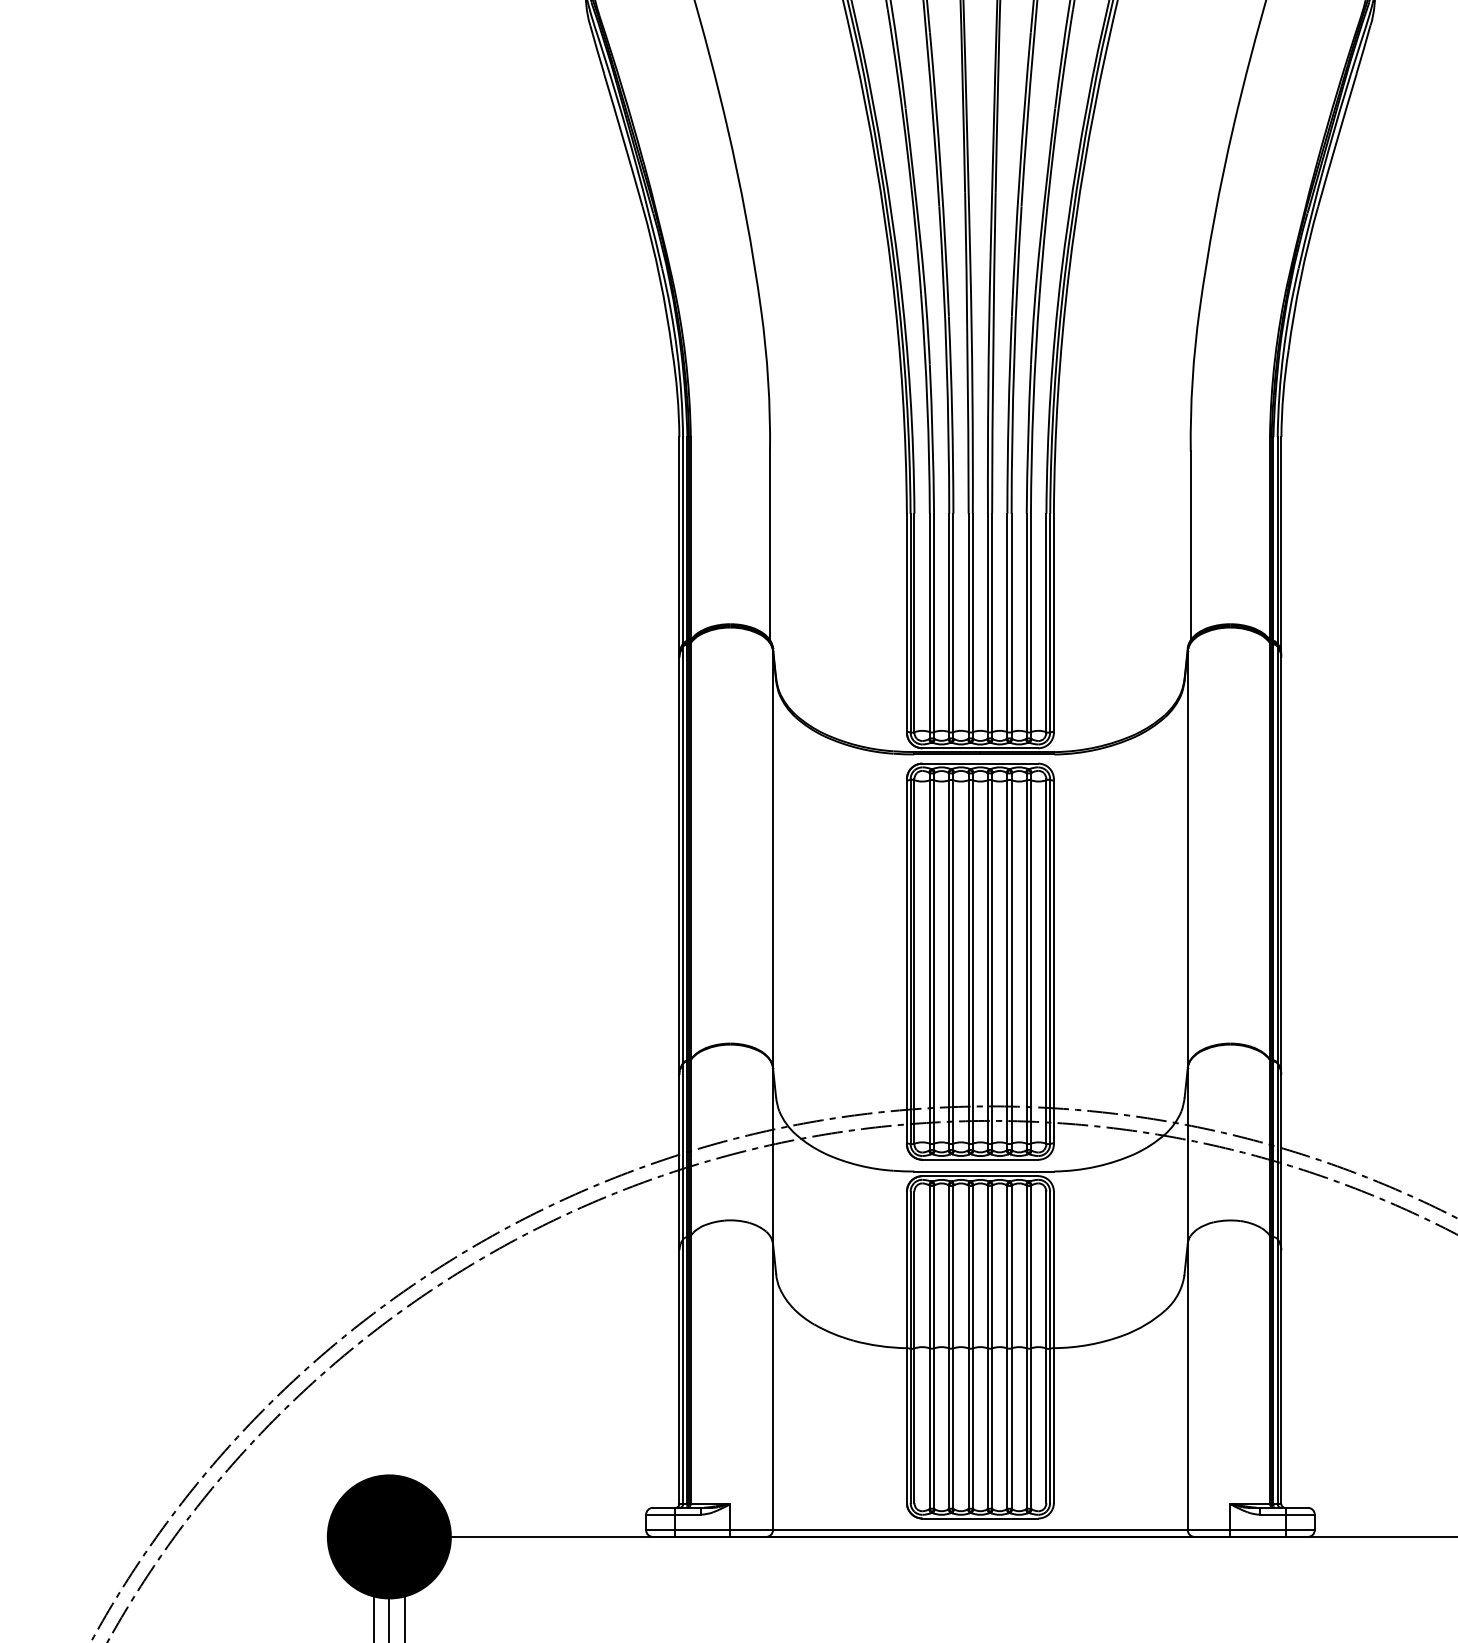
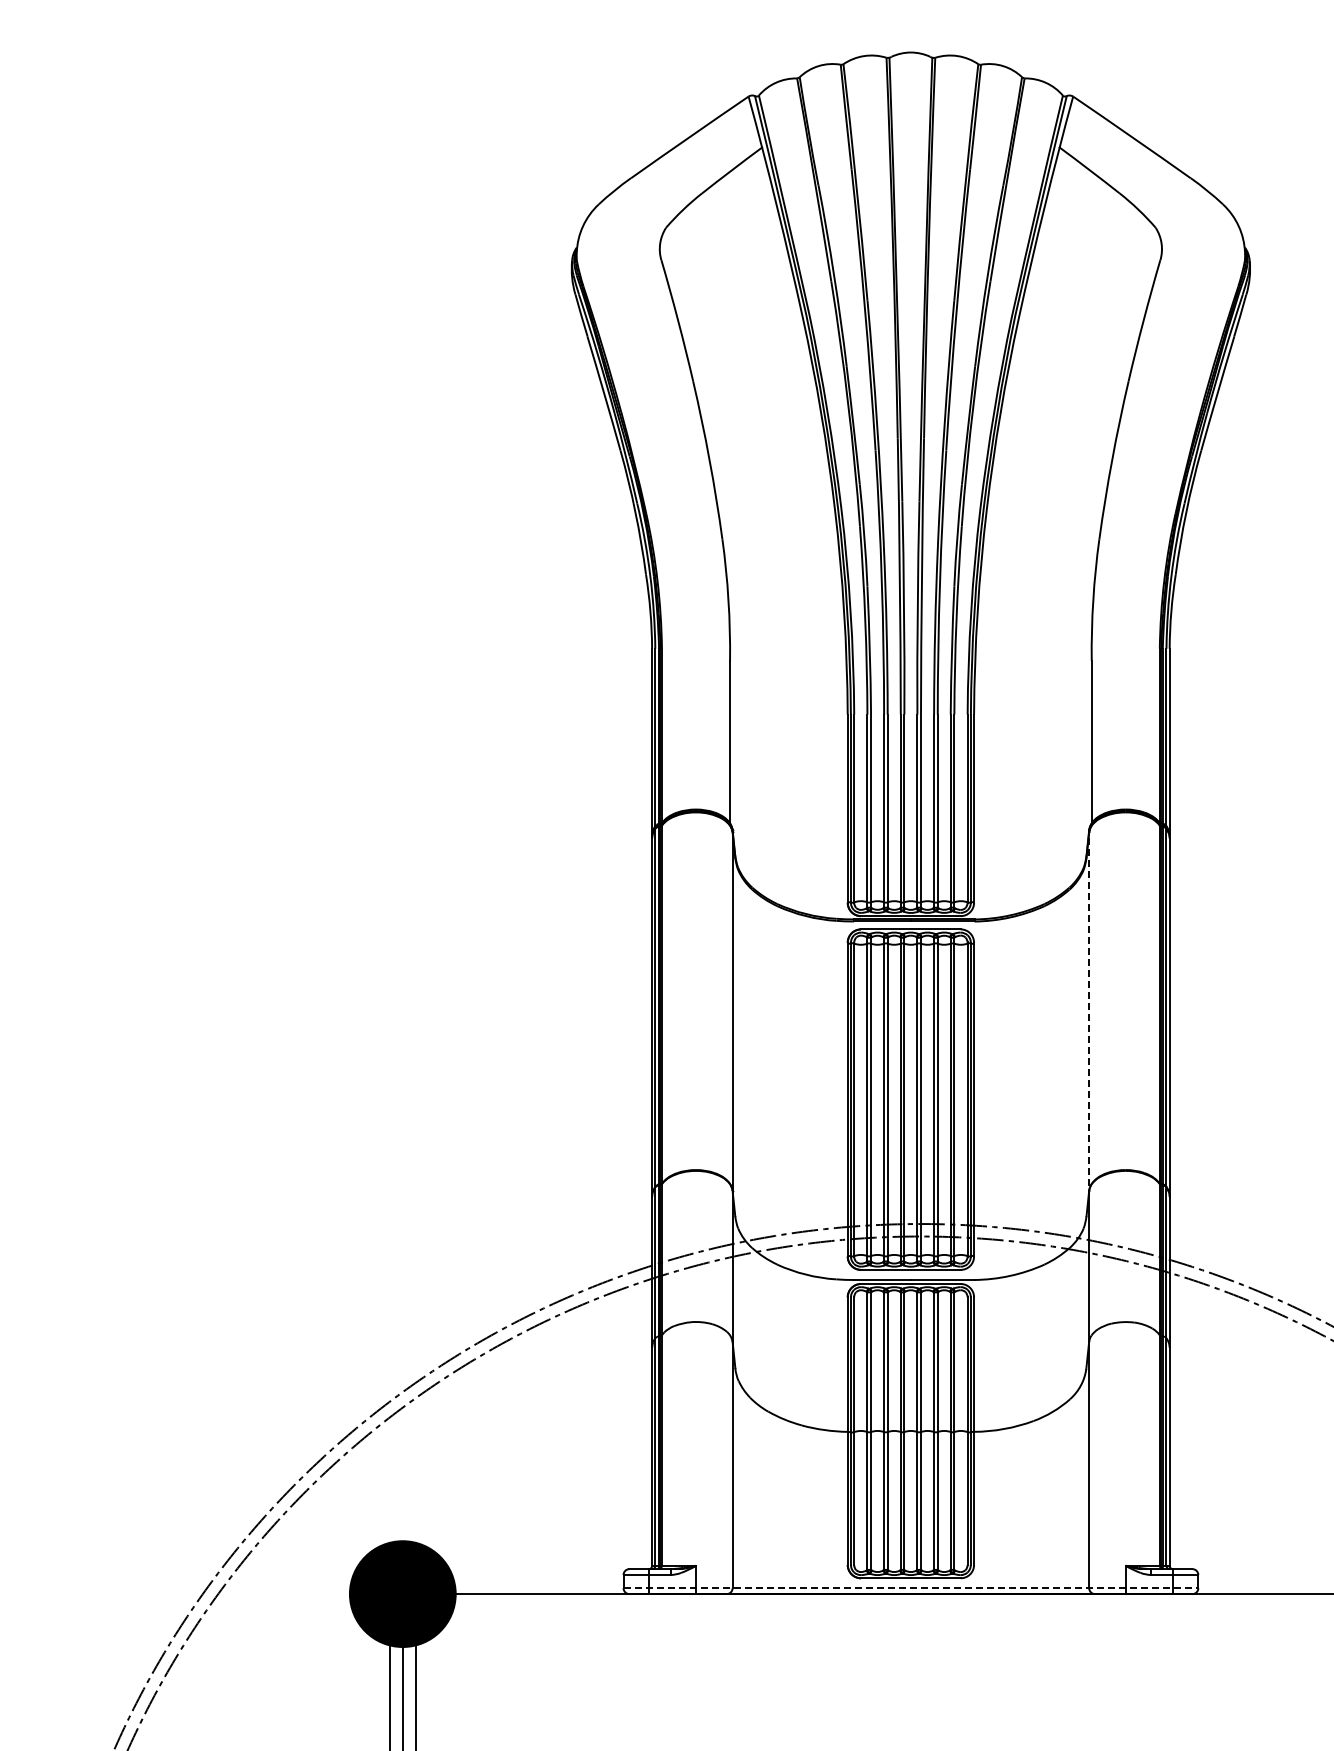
line: (1188, 862) -> (1089, 1014), solid -> dashed
line: (981, 1530) -> (911, 1588), solid -> dashed

